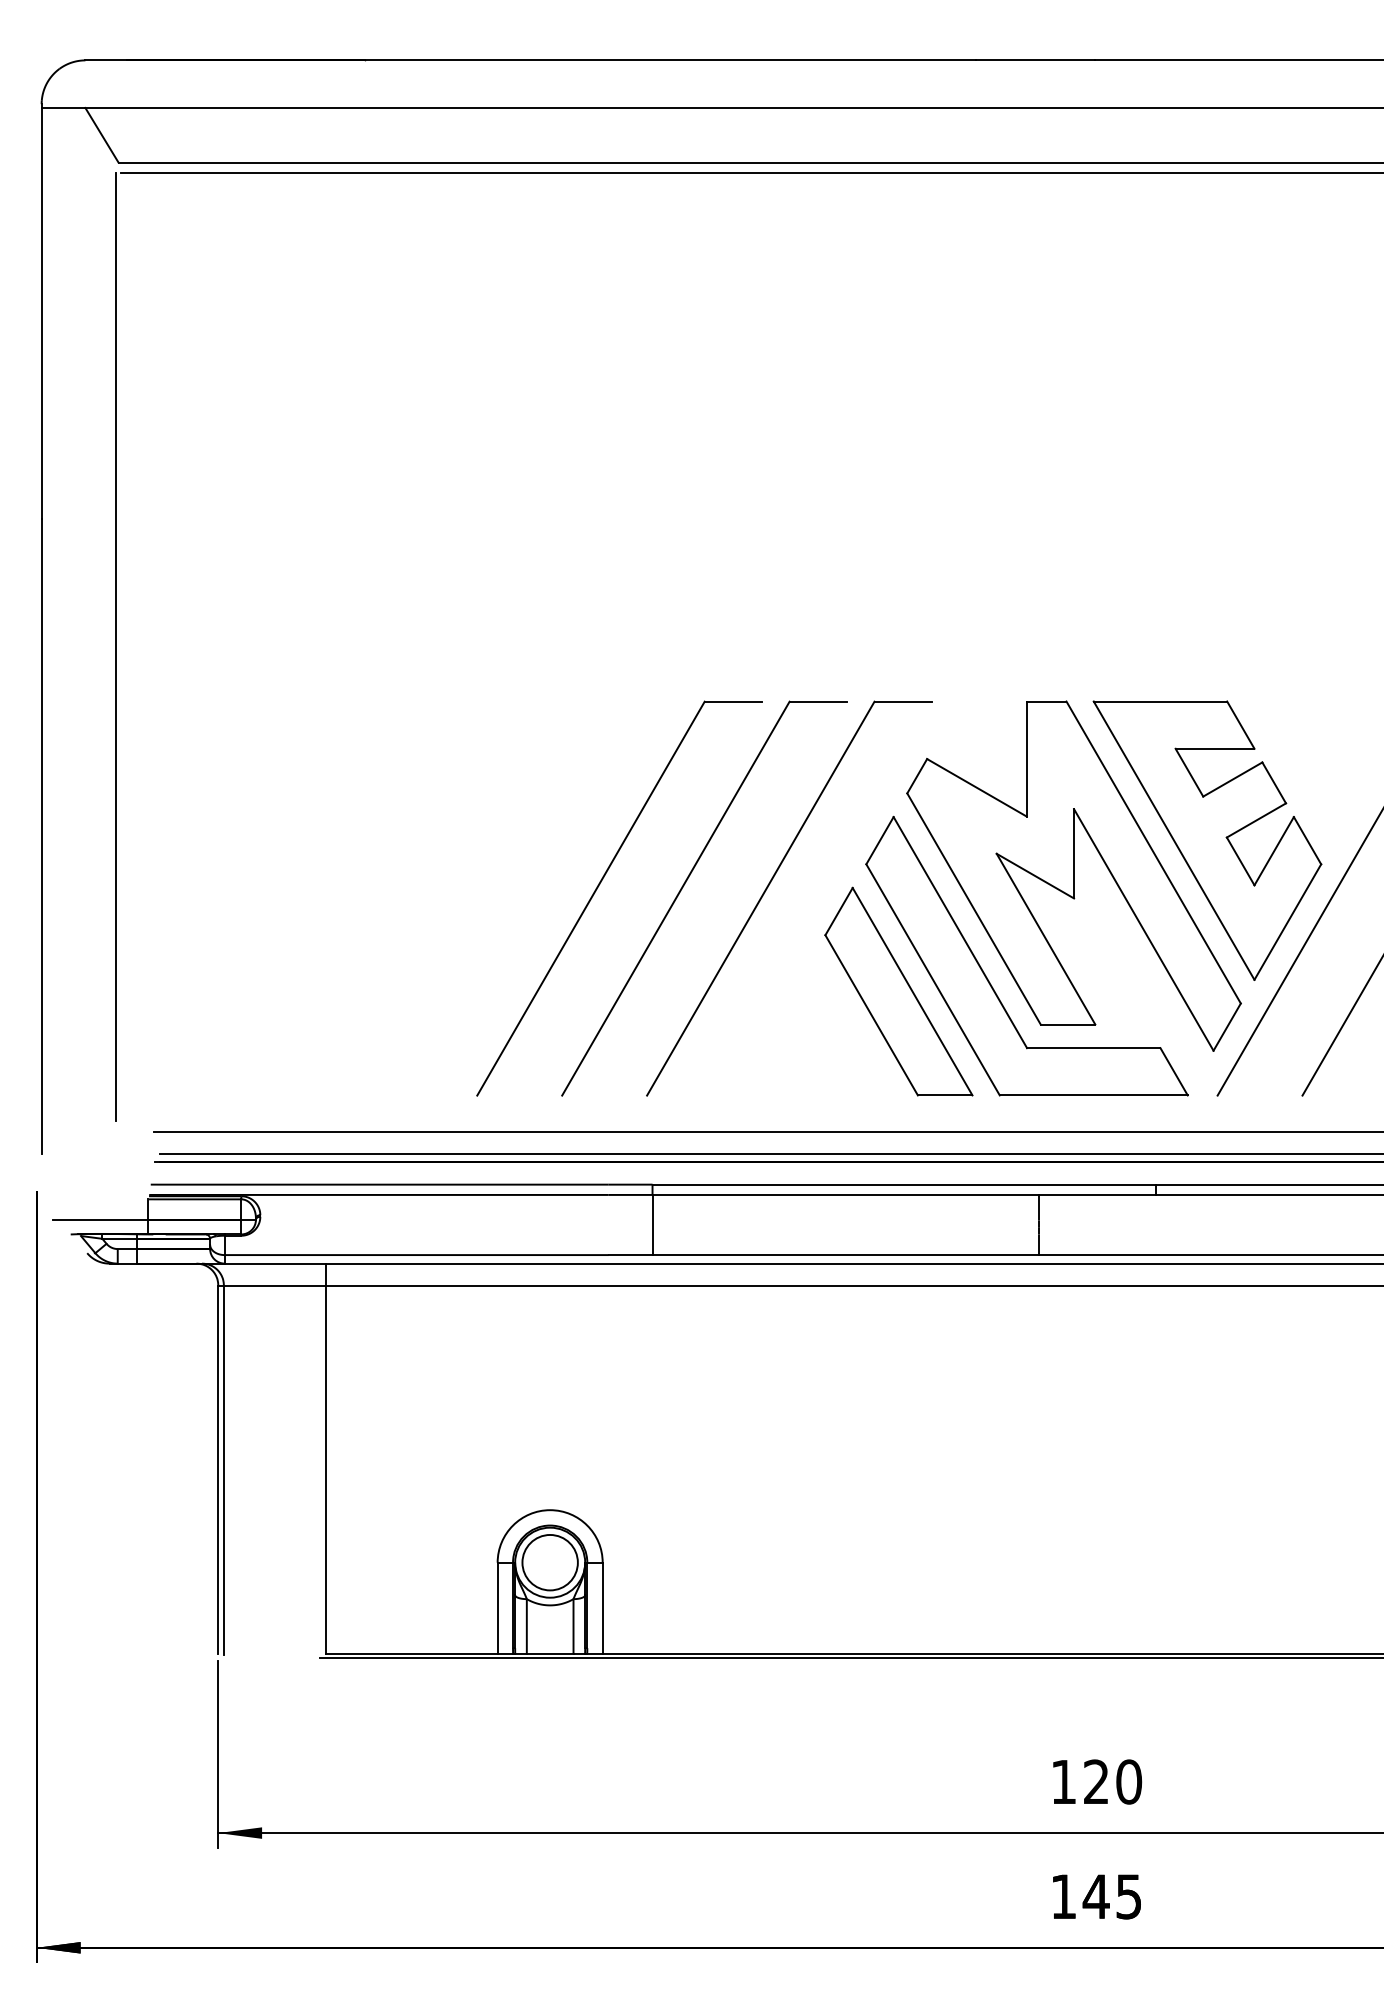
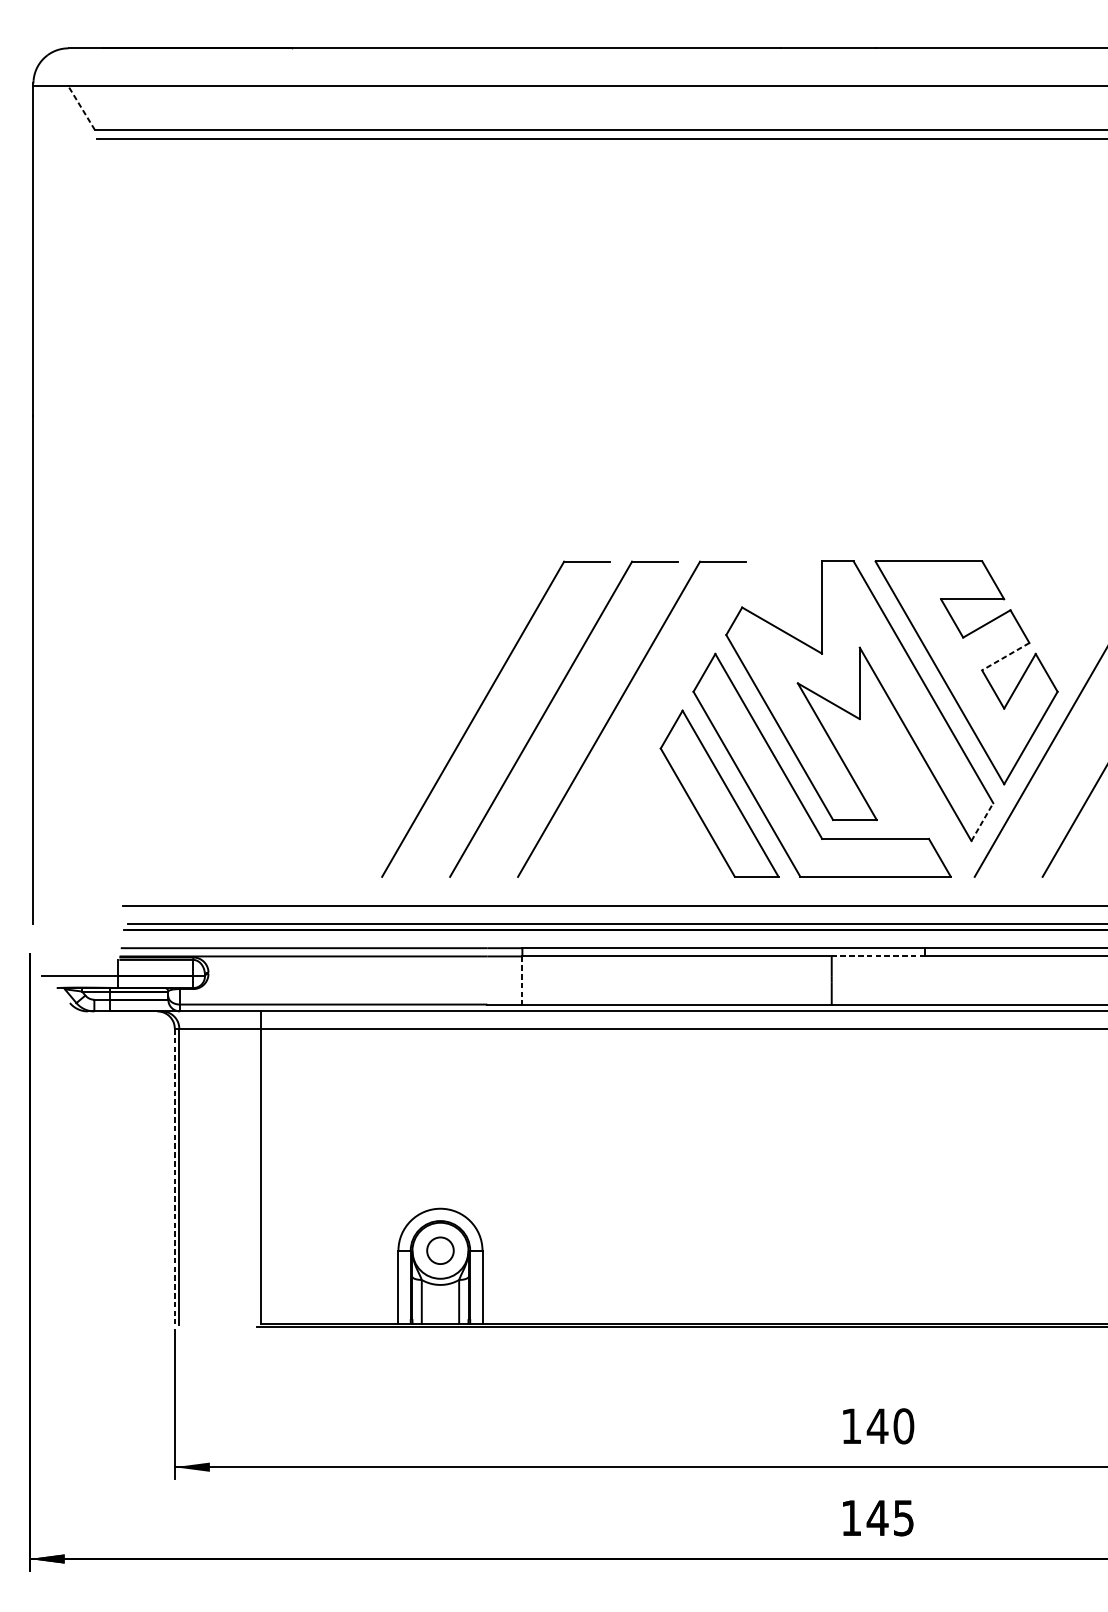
line: (101, 135) -> (81, 108), solid -> dashed
line: (116, 647) -> (93, 518), removed
line: (1256, 820) -> (1005, 656), solid -> dashed
line: (1227, 1026) -> (982, 821), solid -> dashed
line: (1096, 1194) -> (877, 956), solid -> dashed
line: (652, 1225) -> (522, 980), solid -> dashed
line: (218, 1470) -> (175, 1176), solid -> dashed
circle: (549, 1562) -> (439, 1250), size x0.6
text: (1095, 1781) -> (876, 1425), 120 -> 140

